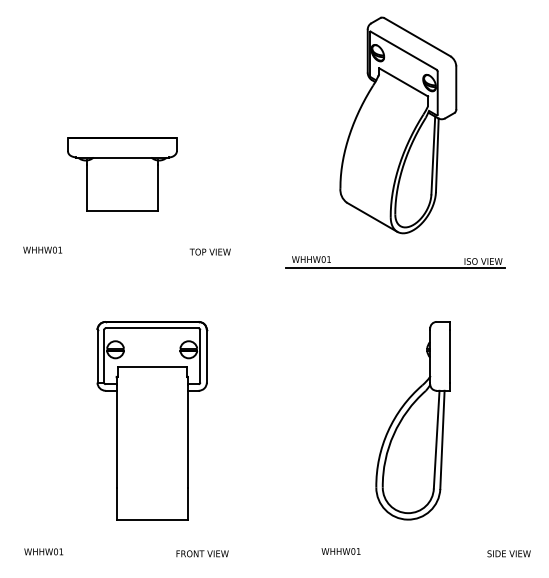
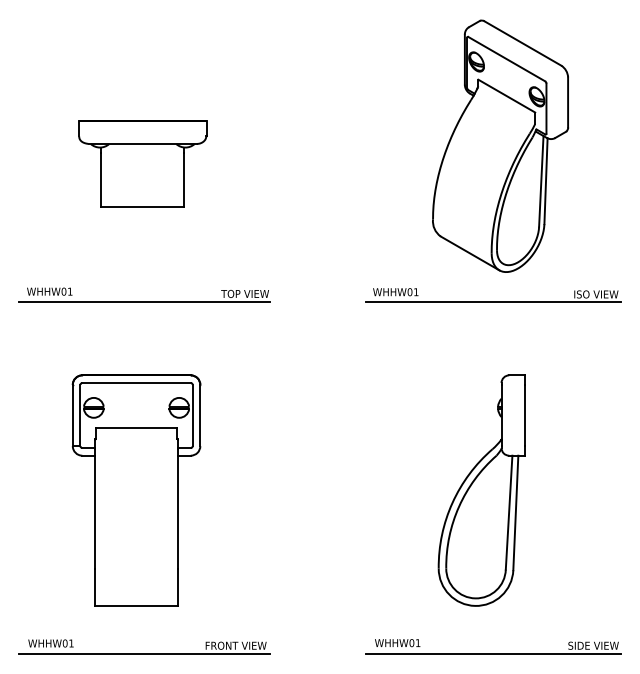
part: (398, 125) -> (500, 146), moved
part: (122, 174) -> (142, 163), moved
line: (123, 258) -> (143, 301), added
part: (395, 262) -> (493, 295), moved
part: (152, 420) -> (136, 490), moved
line: (123, 560) -> (143, 653), added
line: (422, 560) -> (492, 653), added

